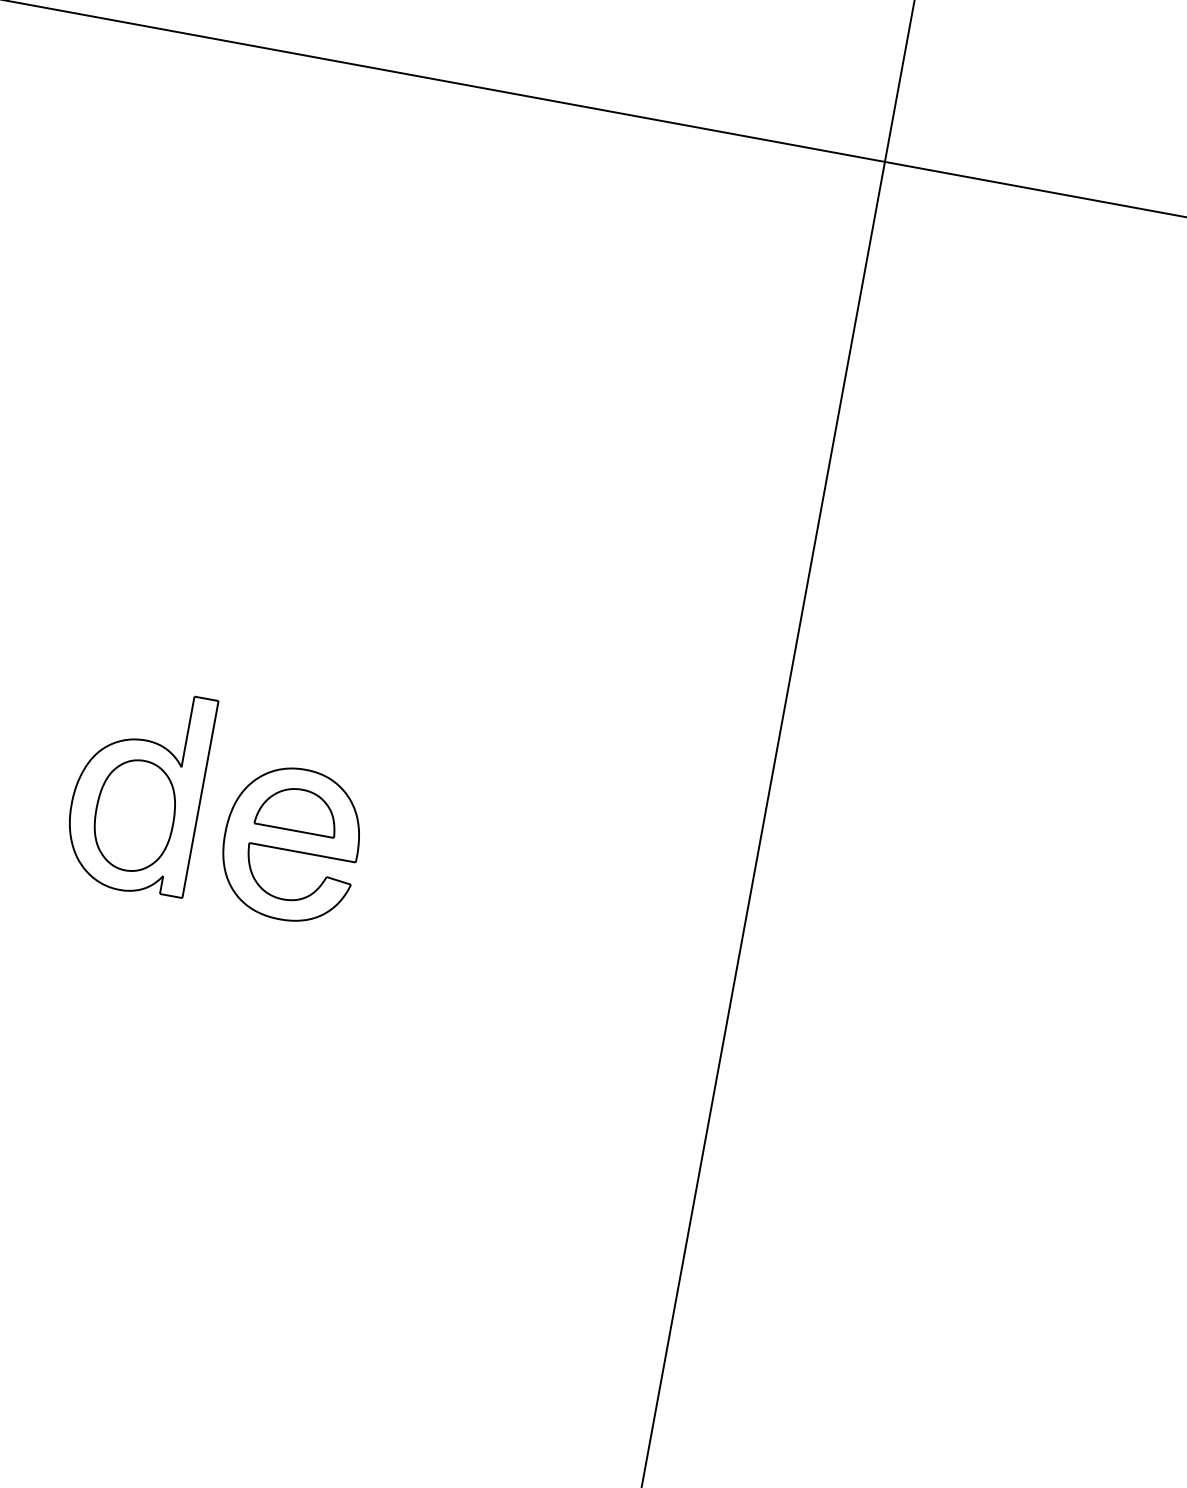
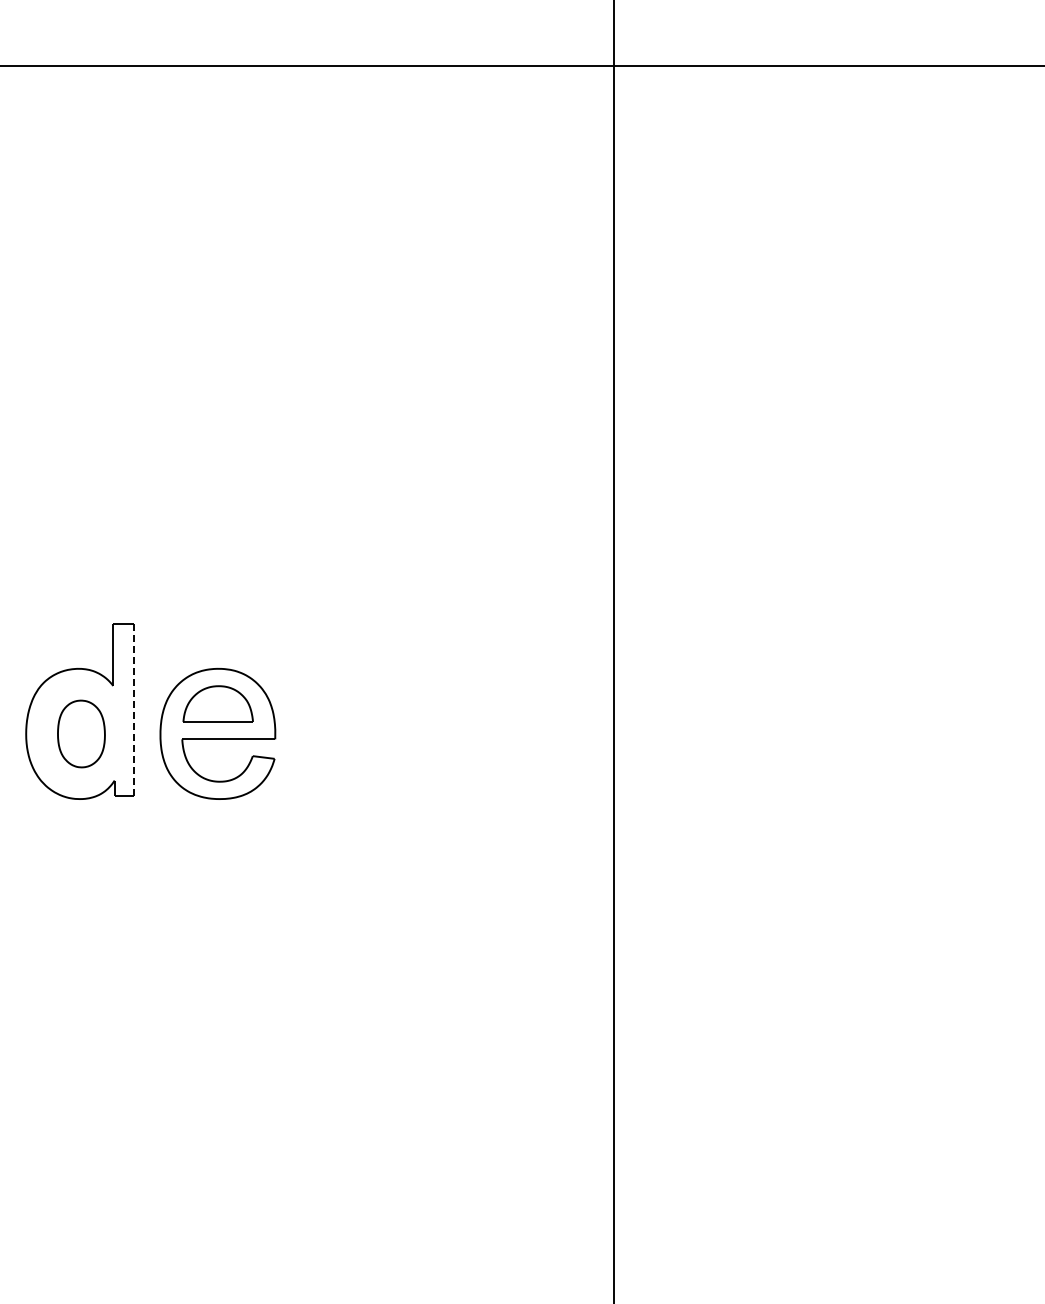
line: (200, 798) -> (134, 709), solid -> dashed
part: (135, 815) -> (81, 733), size x0.7

